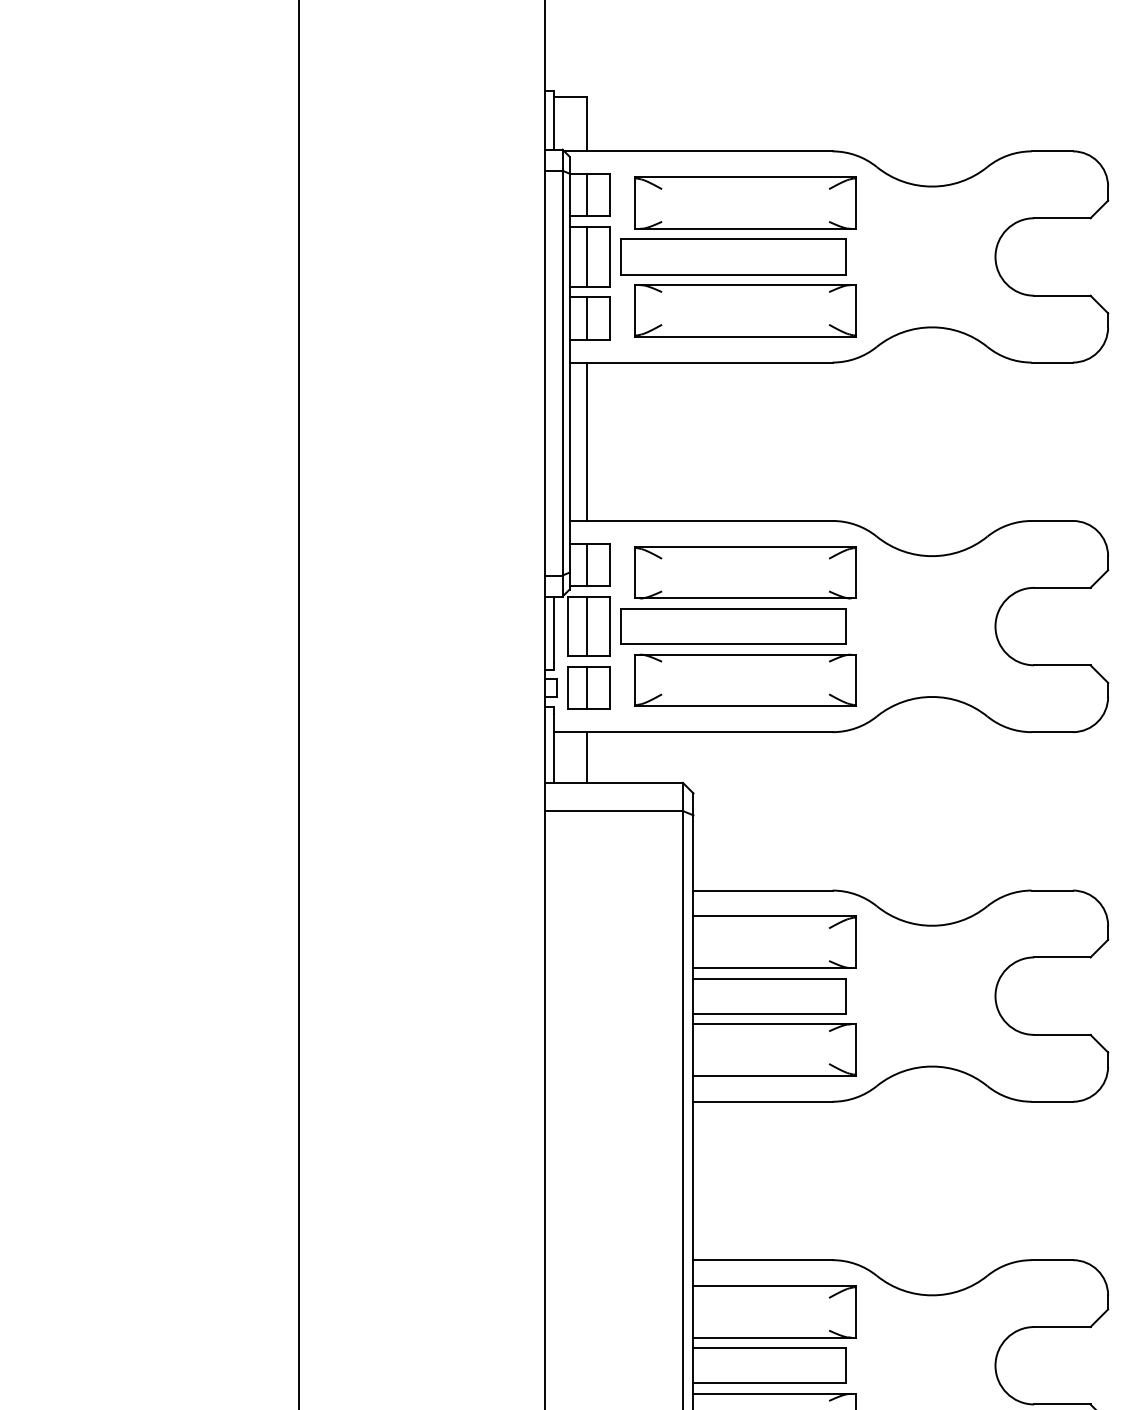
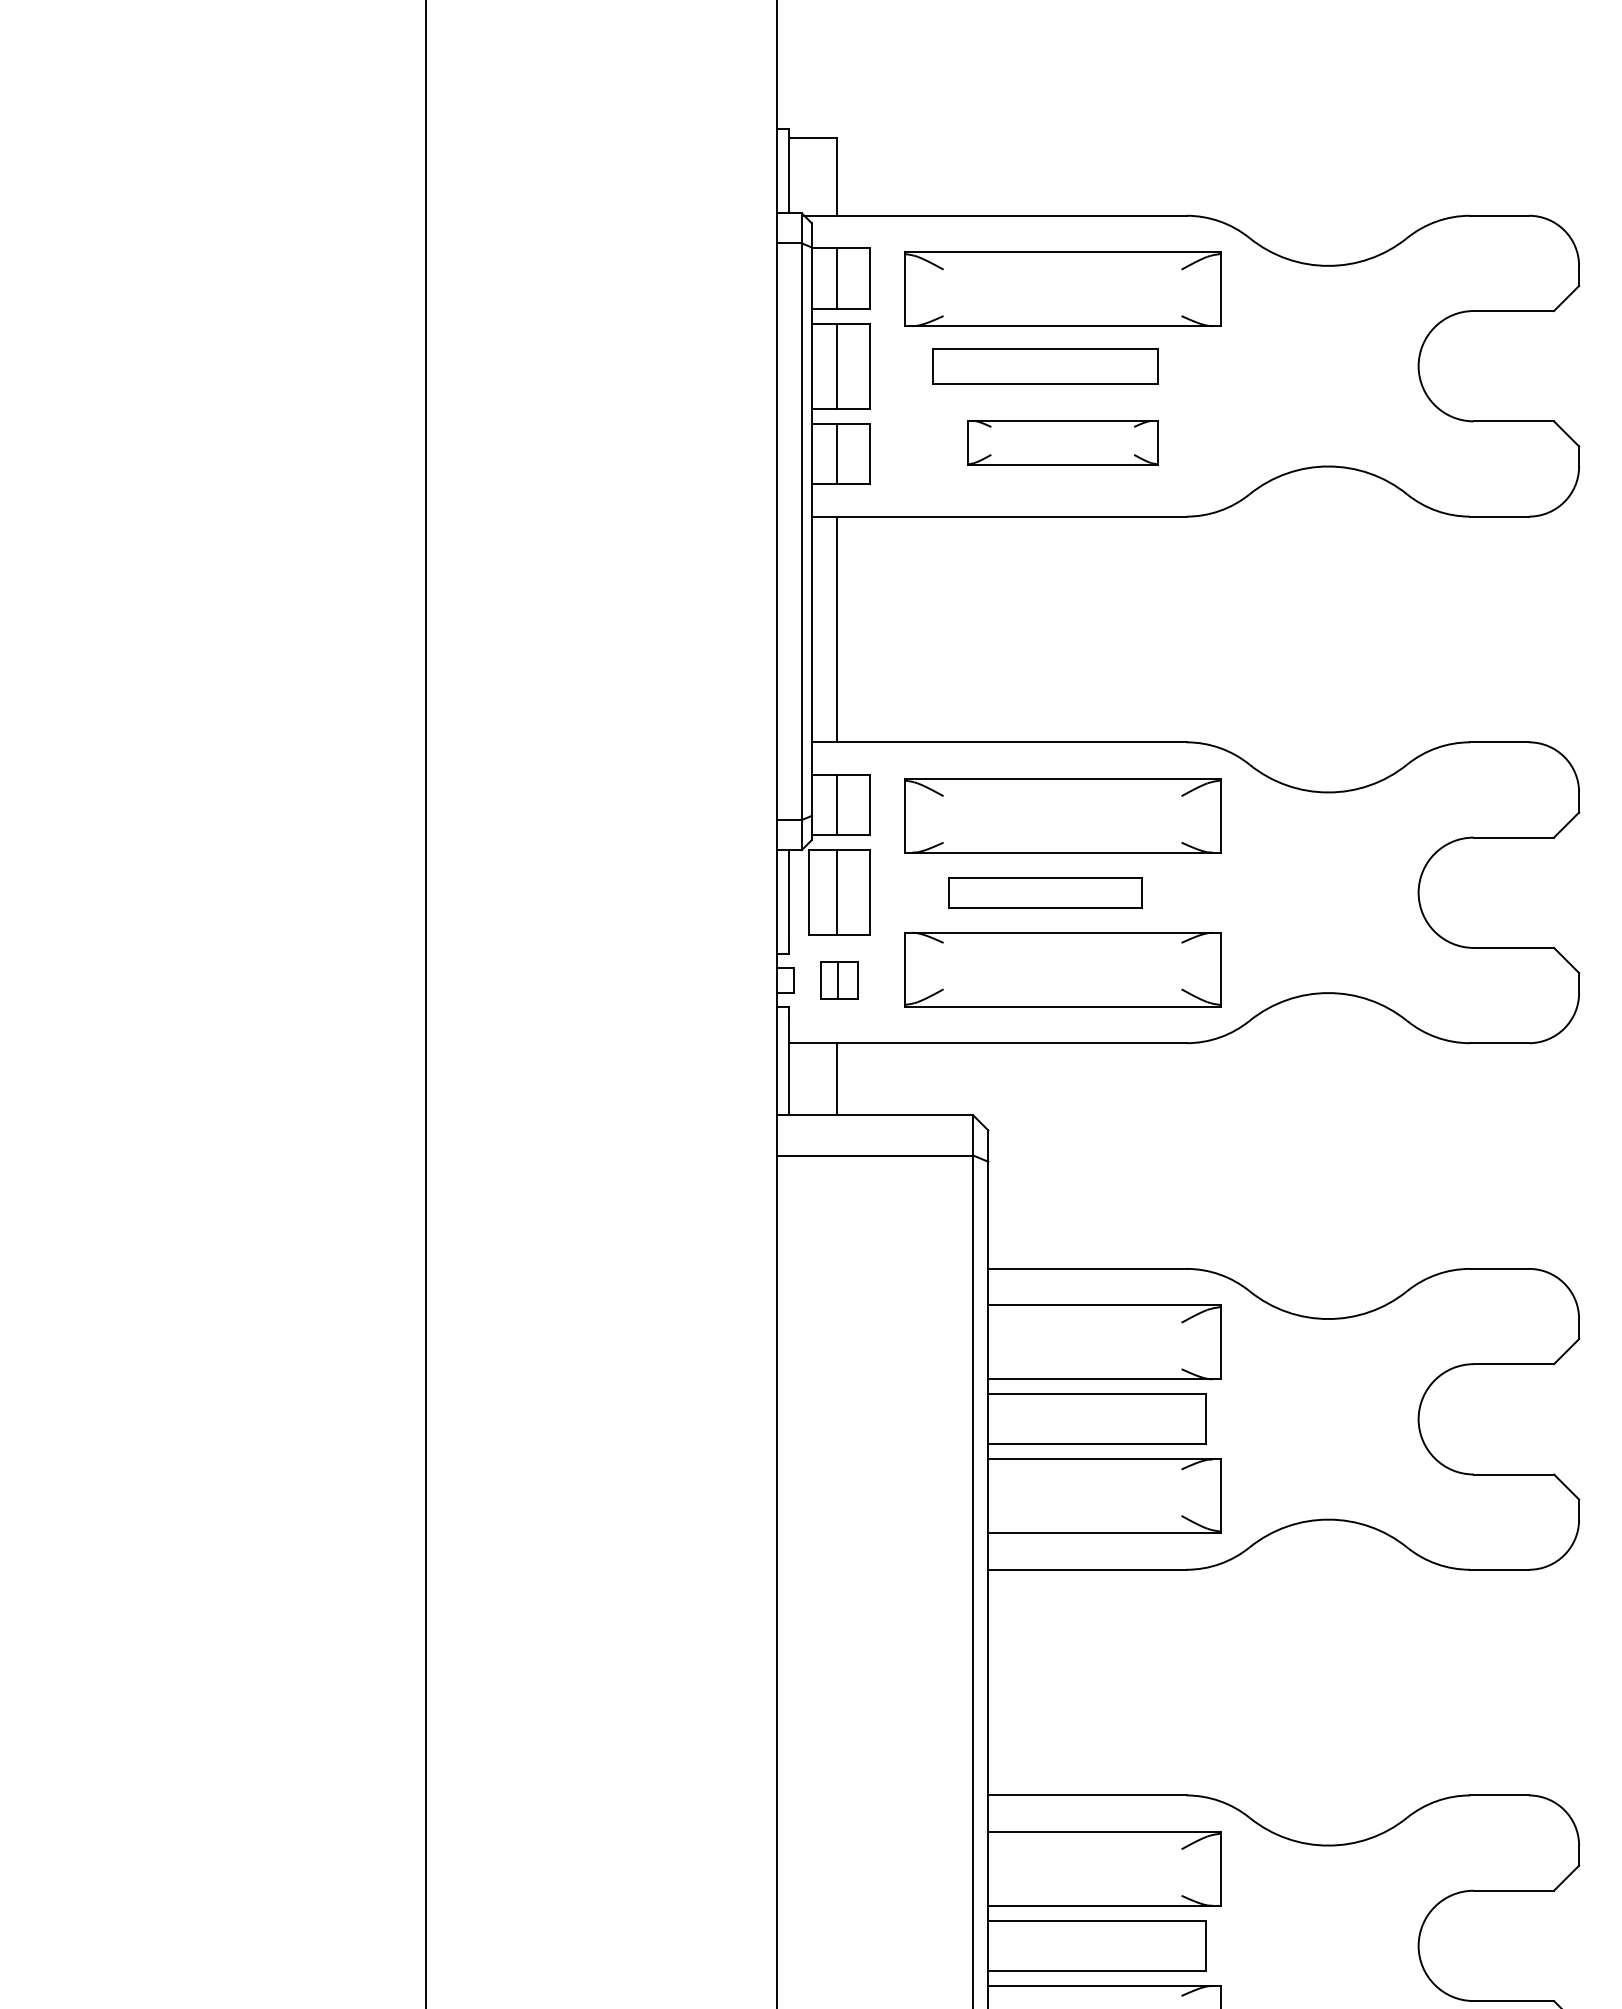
part: (733, 256) -> (1045, 365), size x0.7
part: (745, 310) -> (1062, 442), size x0.6
part: (733, 626) -> (1045, 892), size x0.6
part: (589, 688) -> (839, 980), size x0.6

